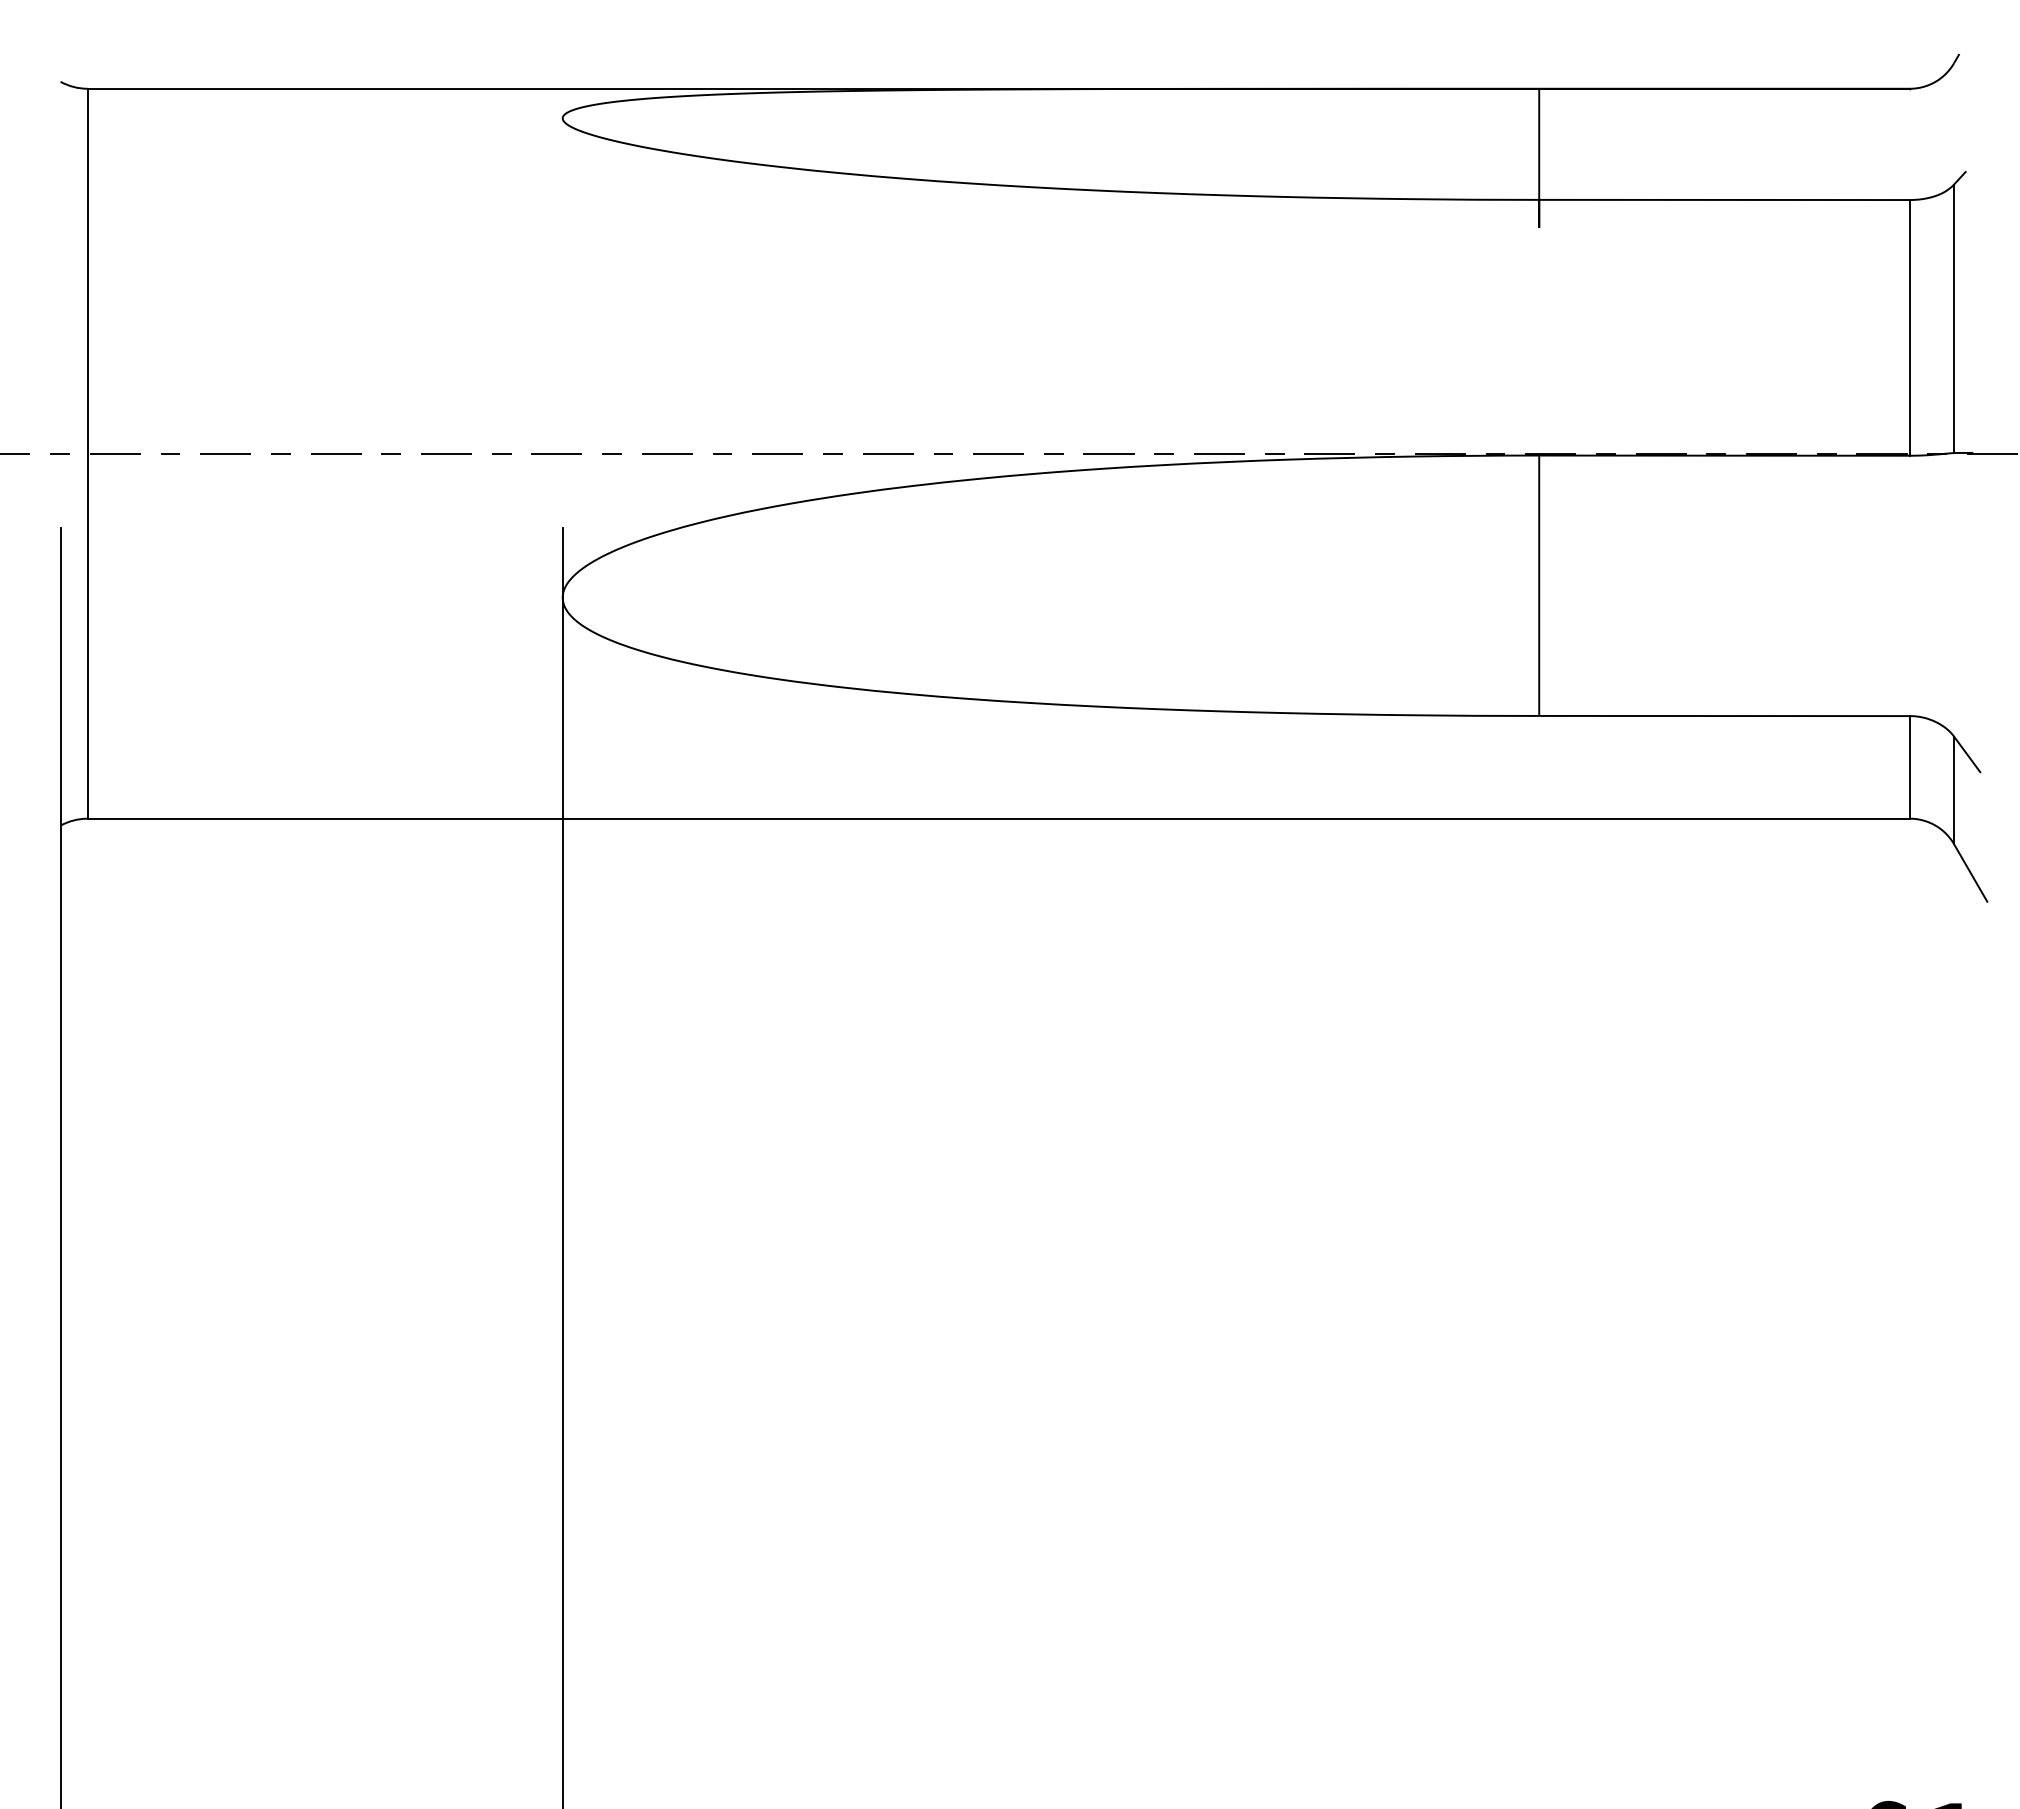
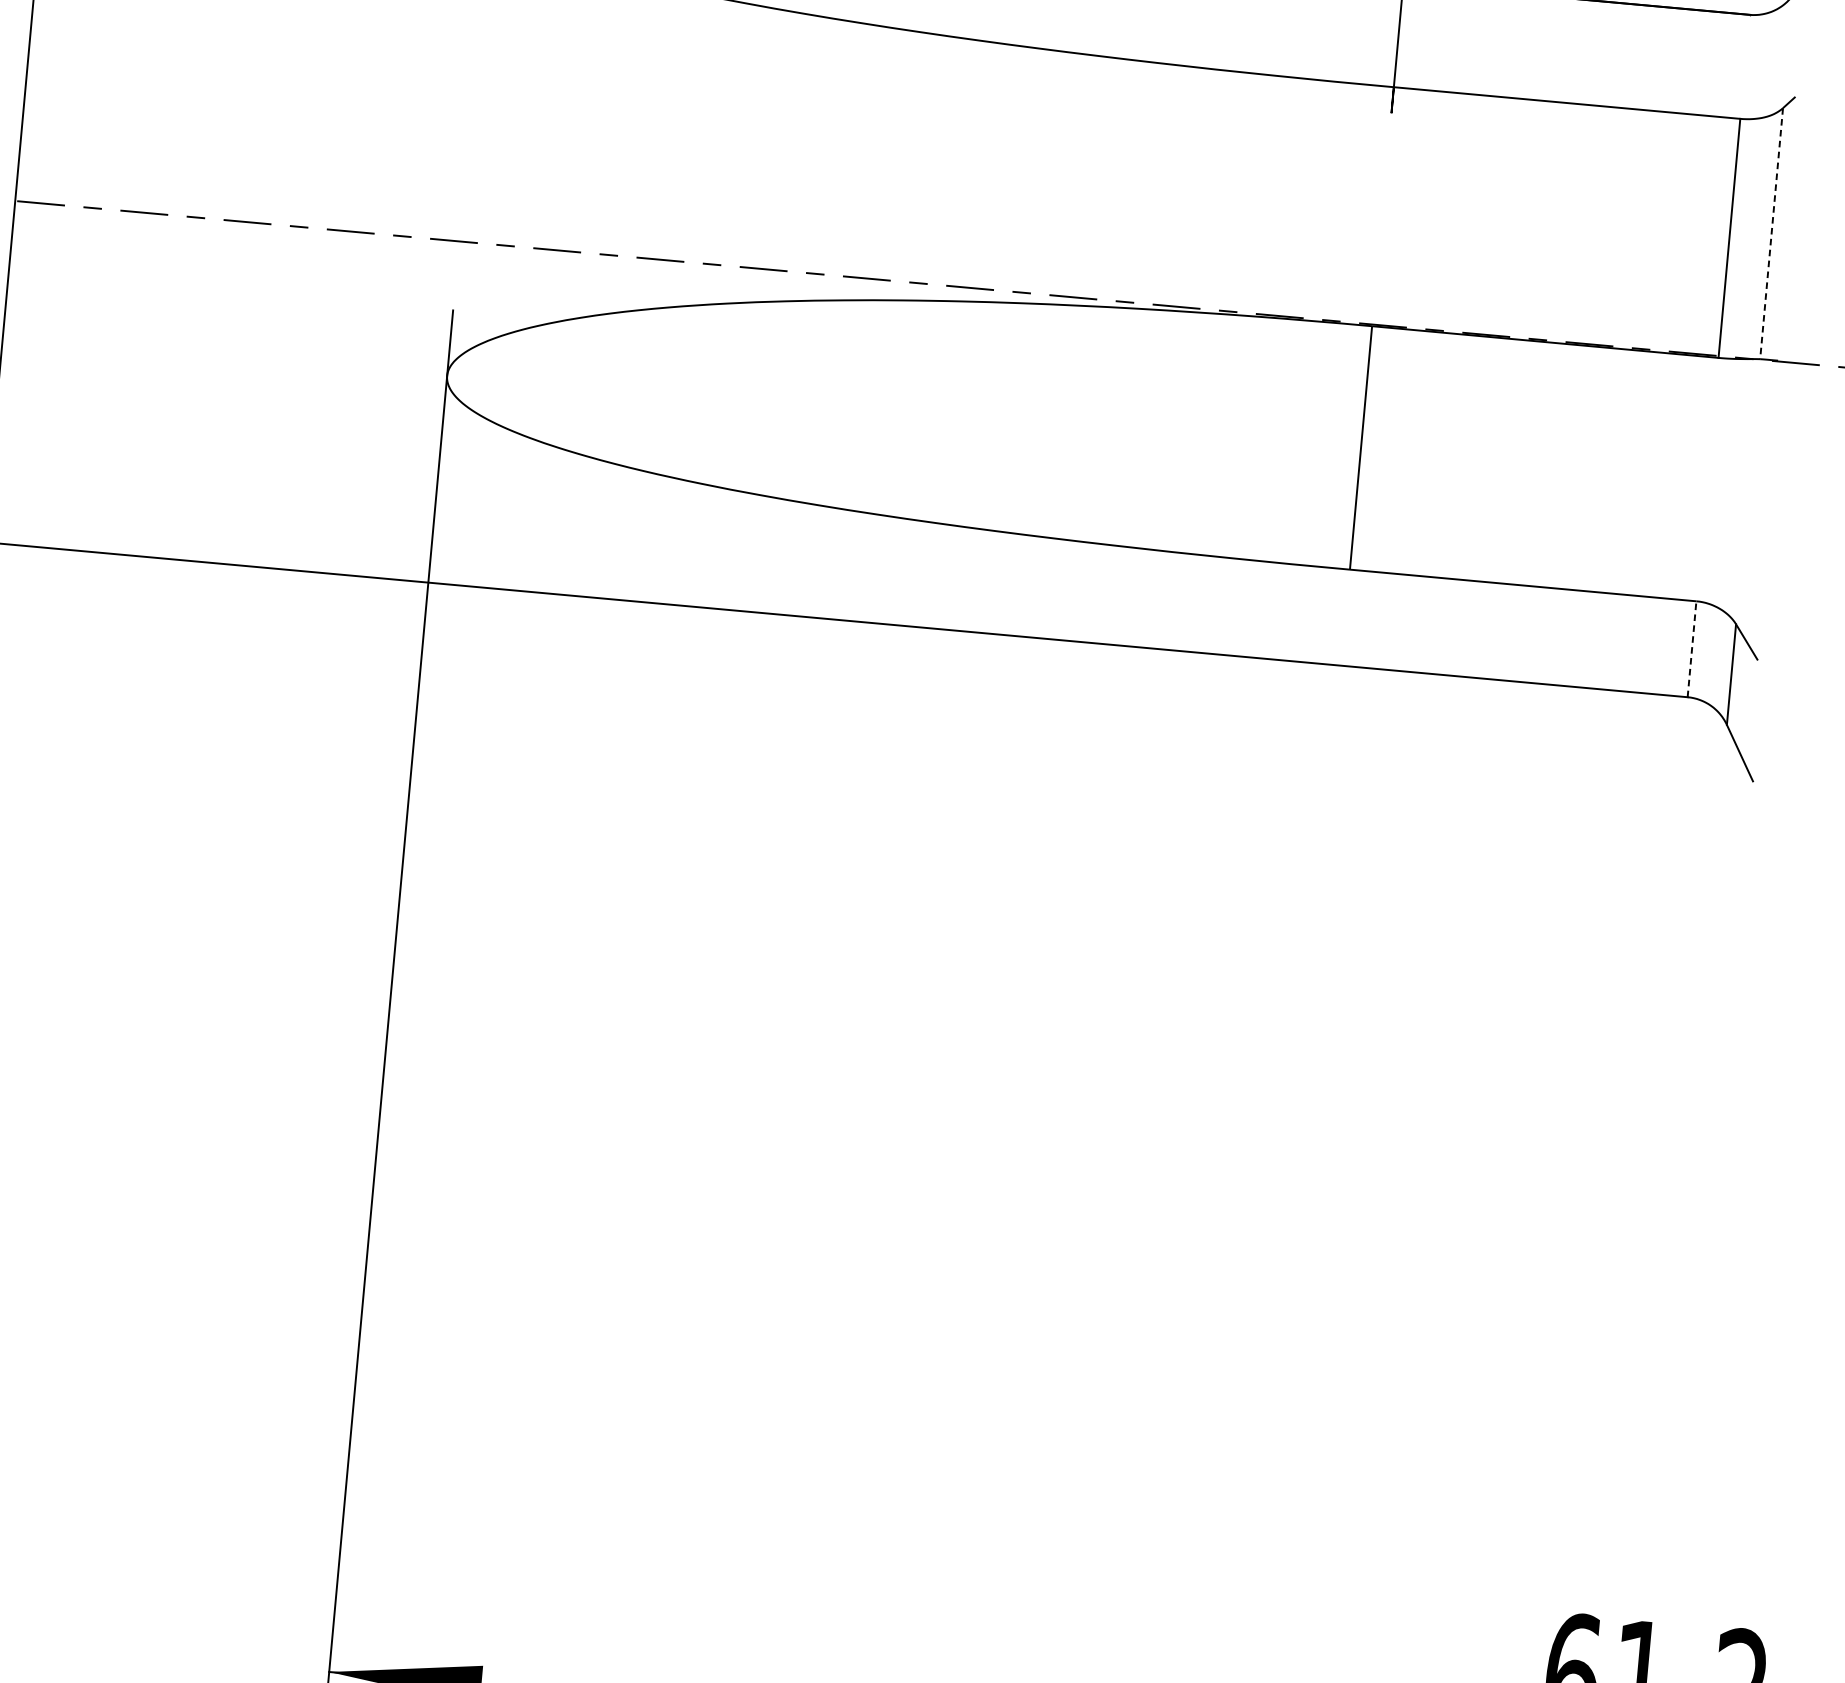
line: (1954, 319) -> (1771, 234), solid -> dashed
line: (1909, 766) -> (1691, 648), solid -> dashed

